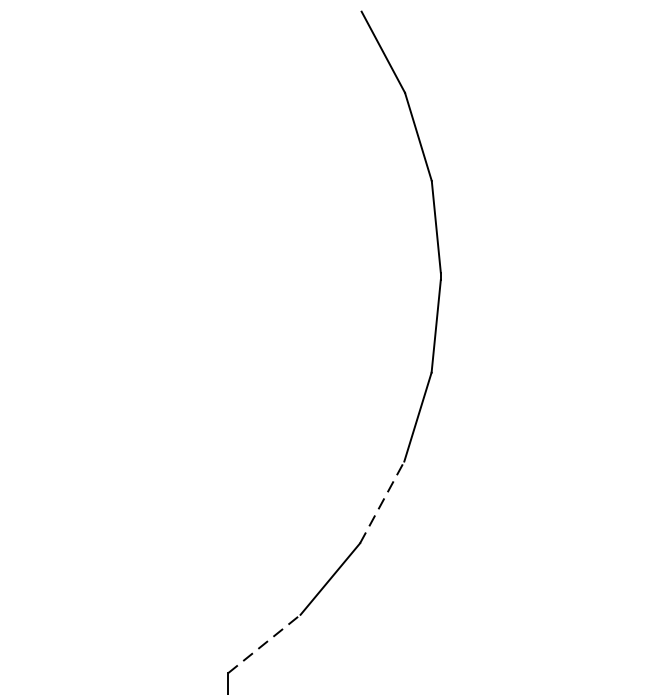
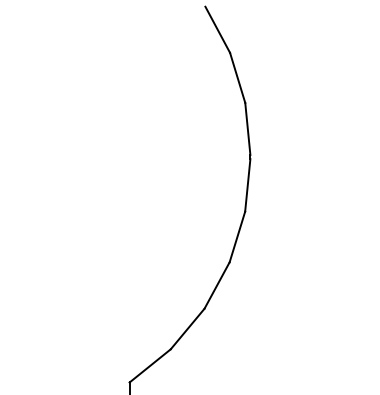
line: (382, 502) -> (217, 285), dashed -> solid
line: (264, 643) -> (150, 365), dashed -> solid

